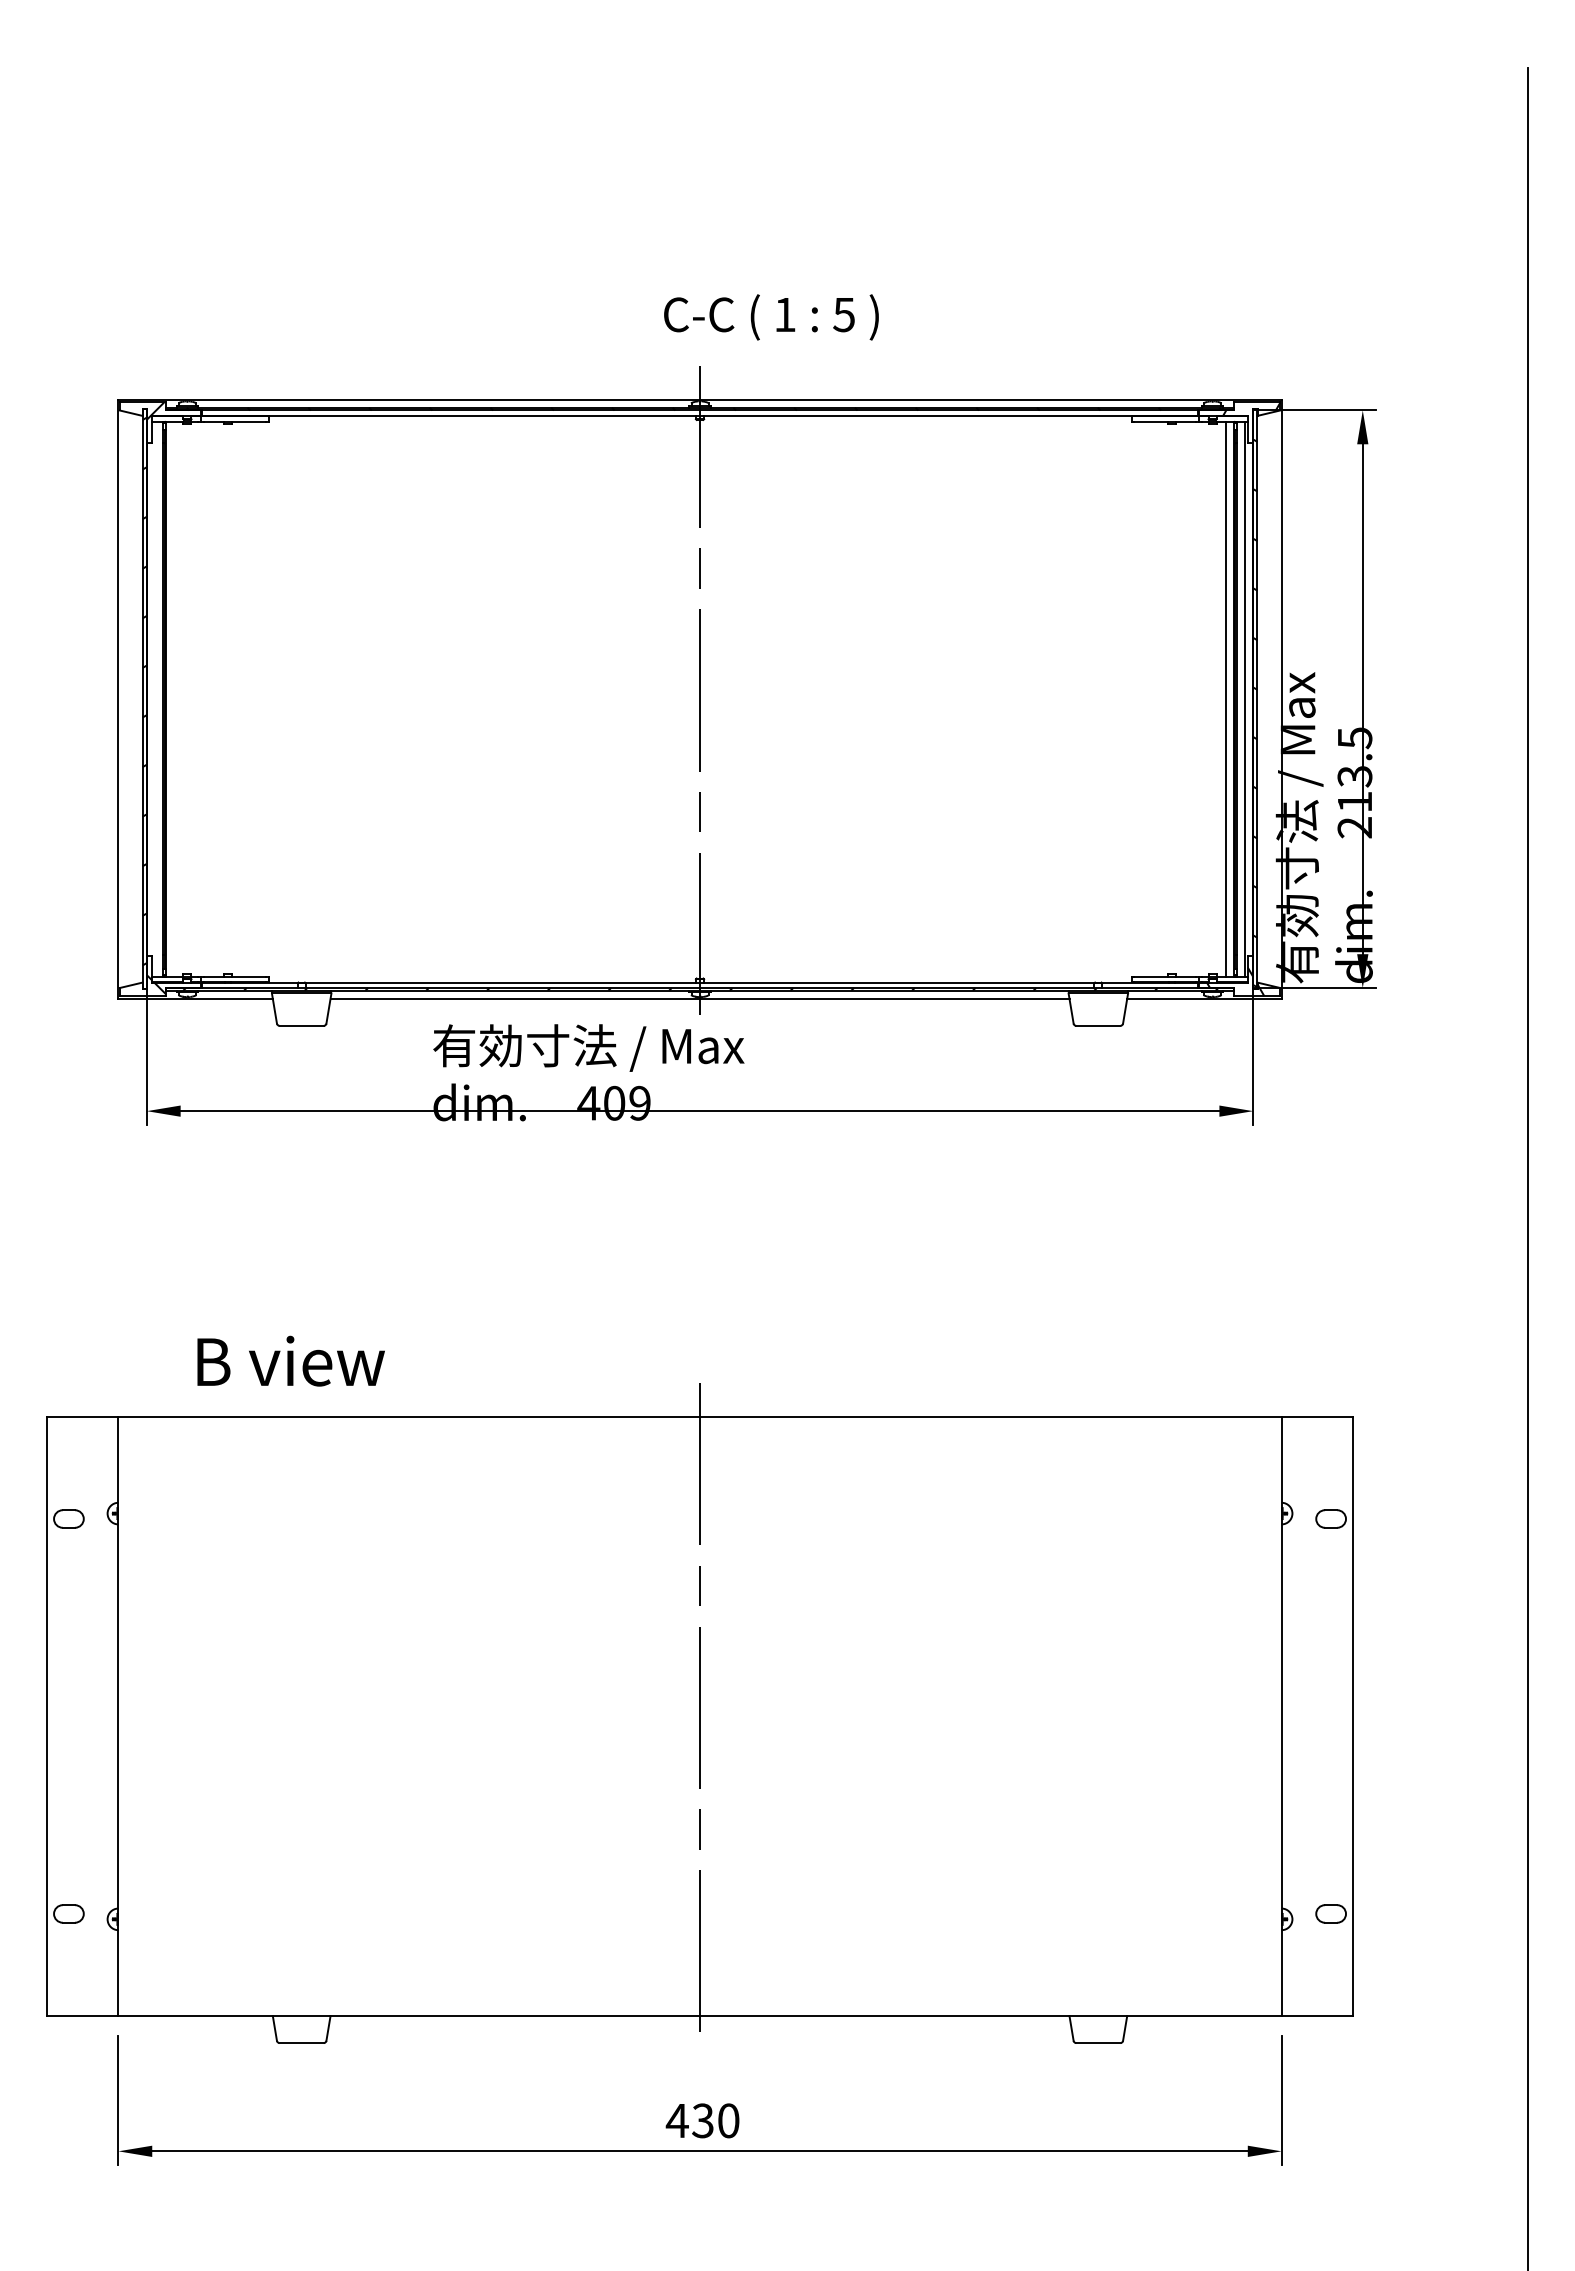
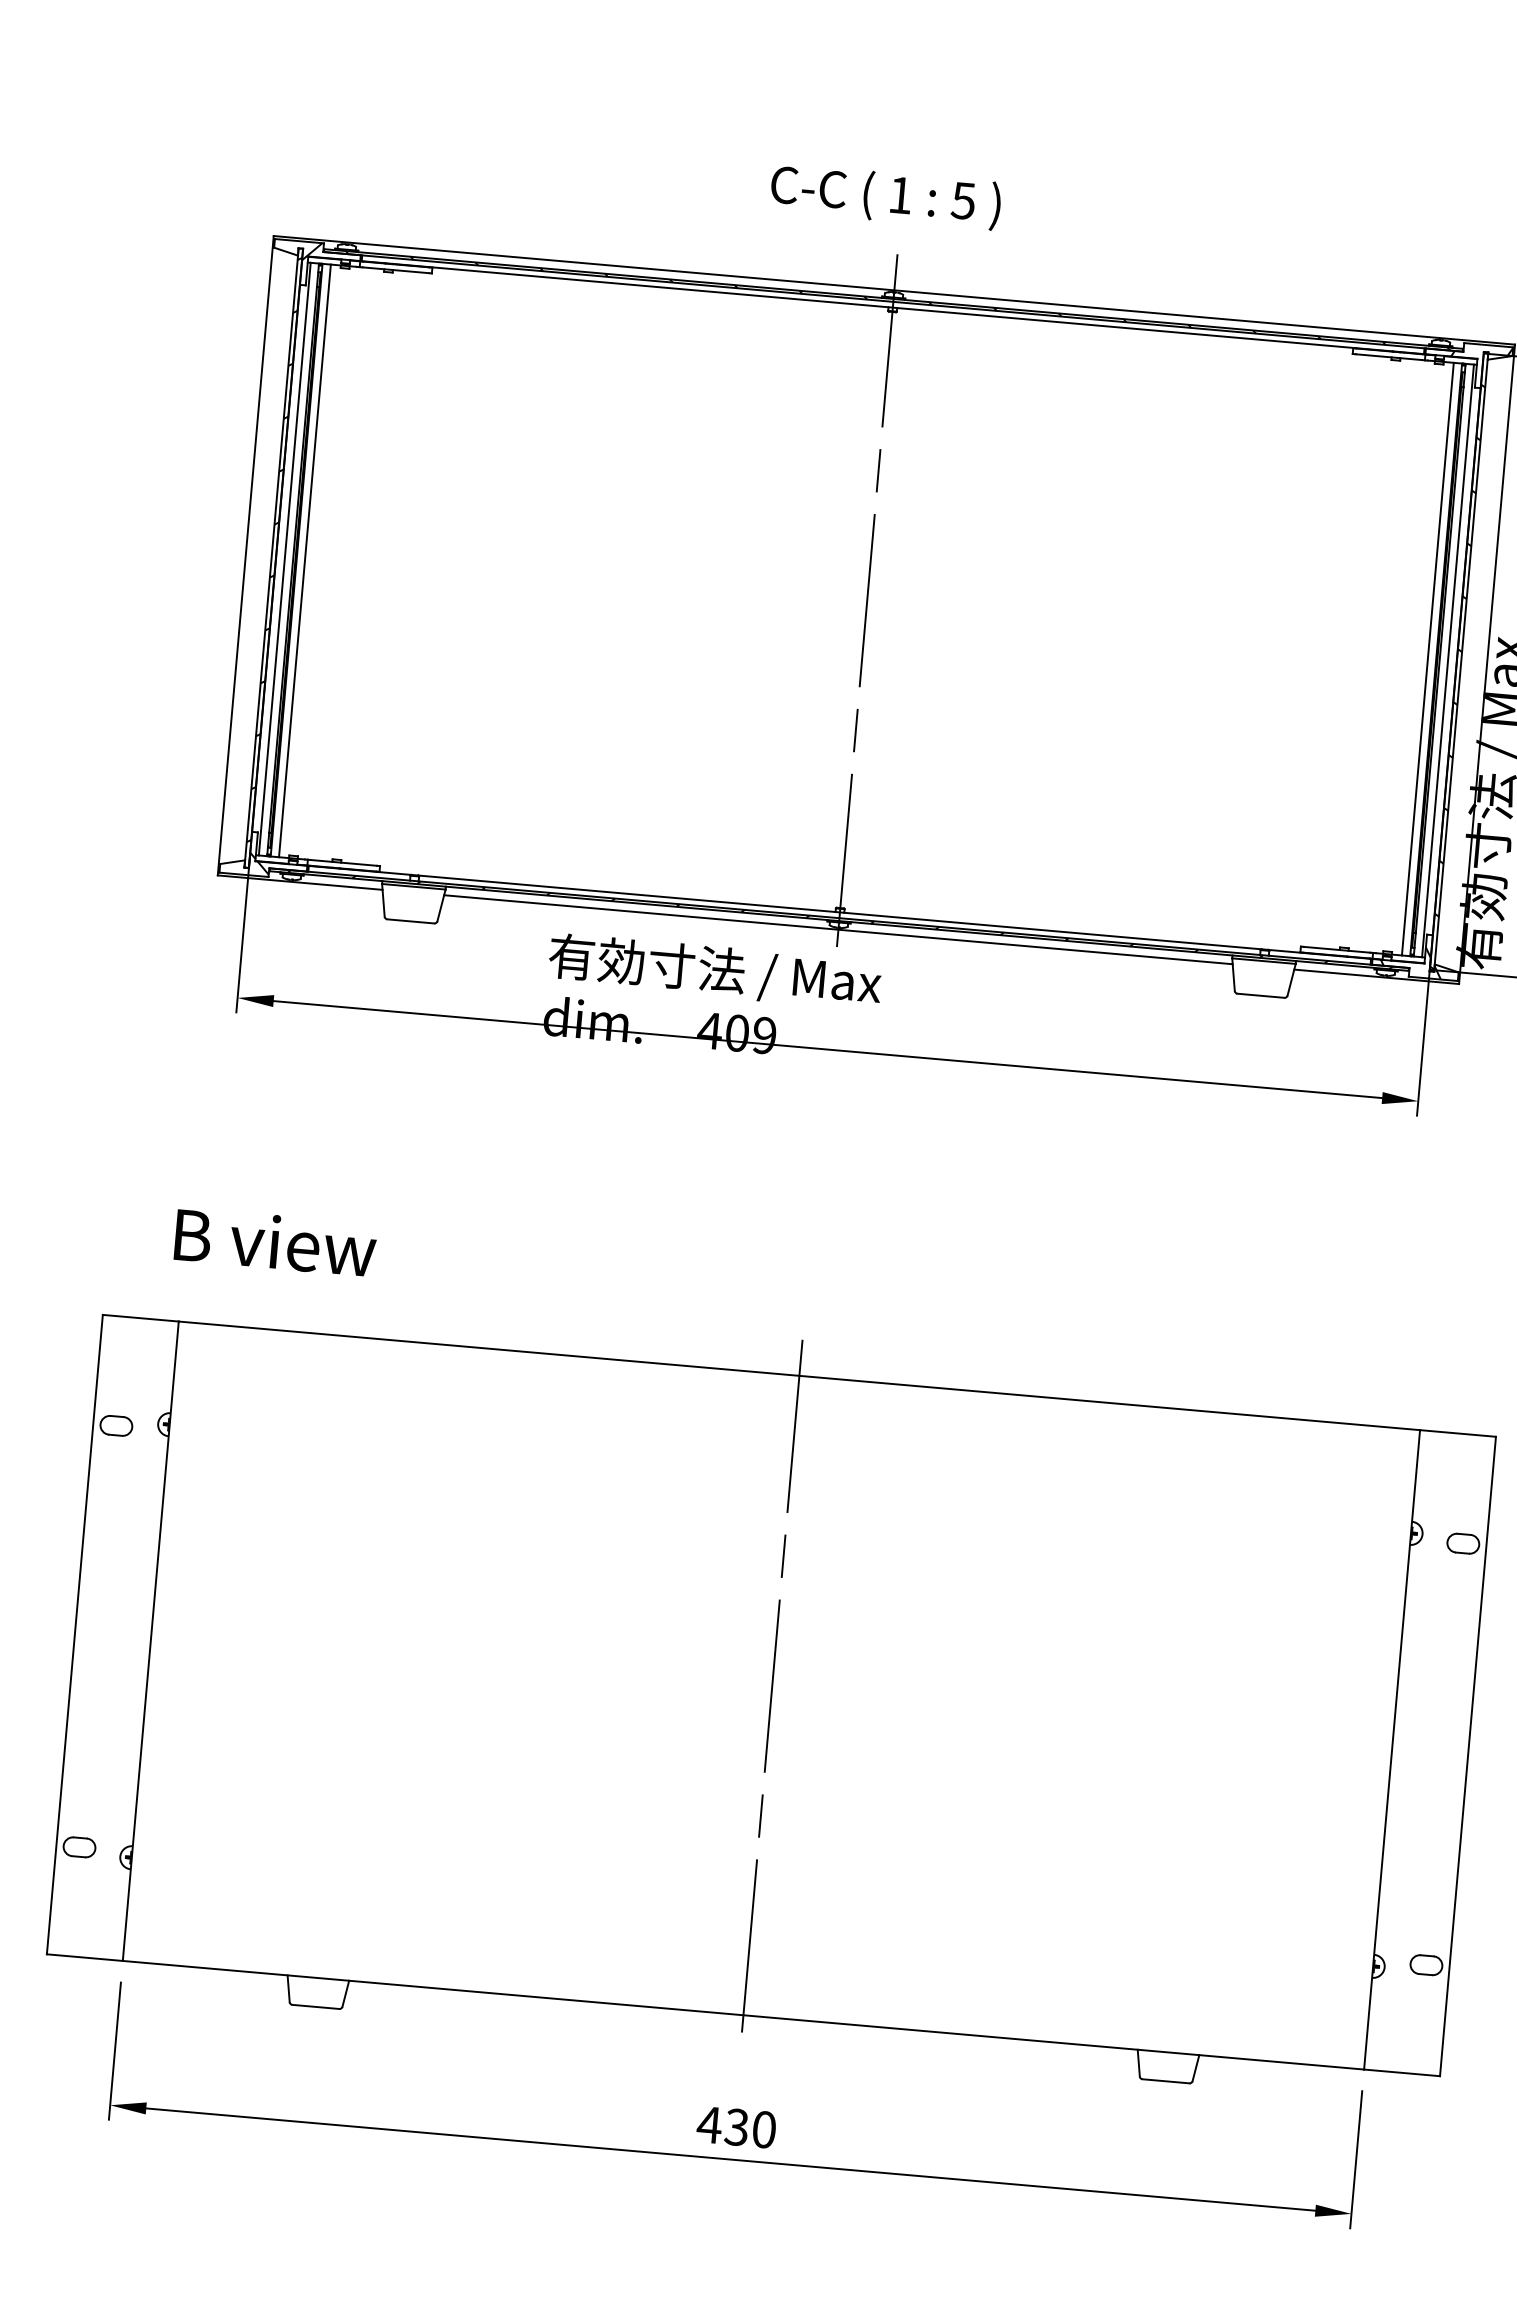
text: (771, 317) -> (885, 196), moved
line: (155, 698) -> (285, 558), added
line: (173, 698) -> (304, 560), added
text: (290, 1360) -> (275, 1241), moved

